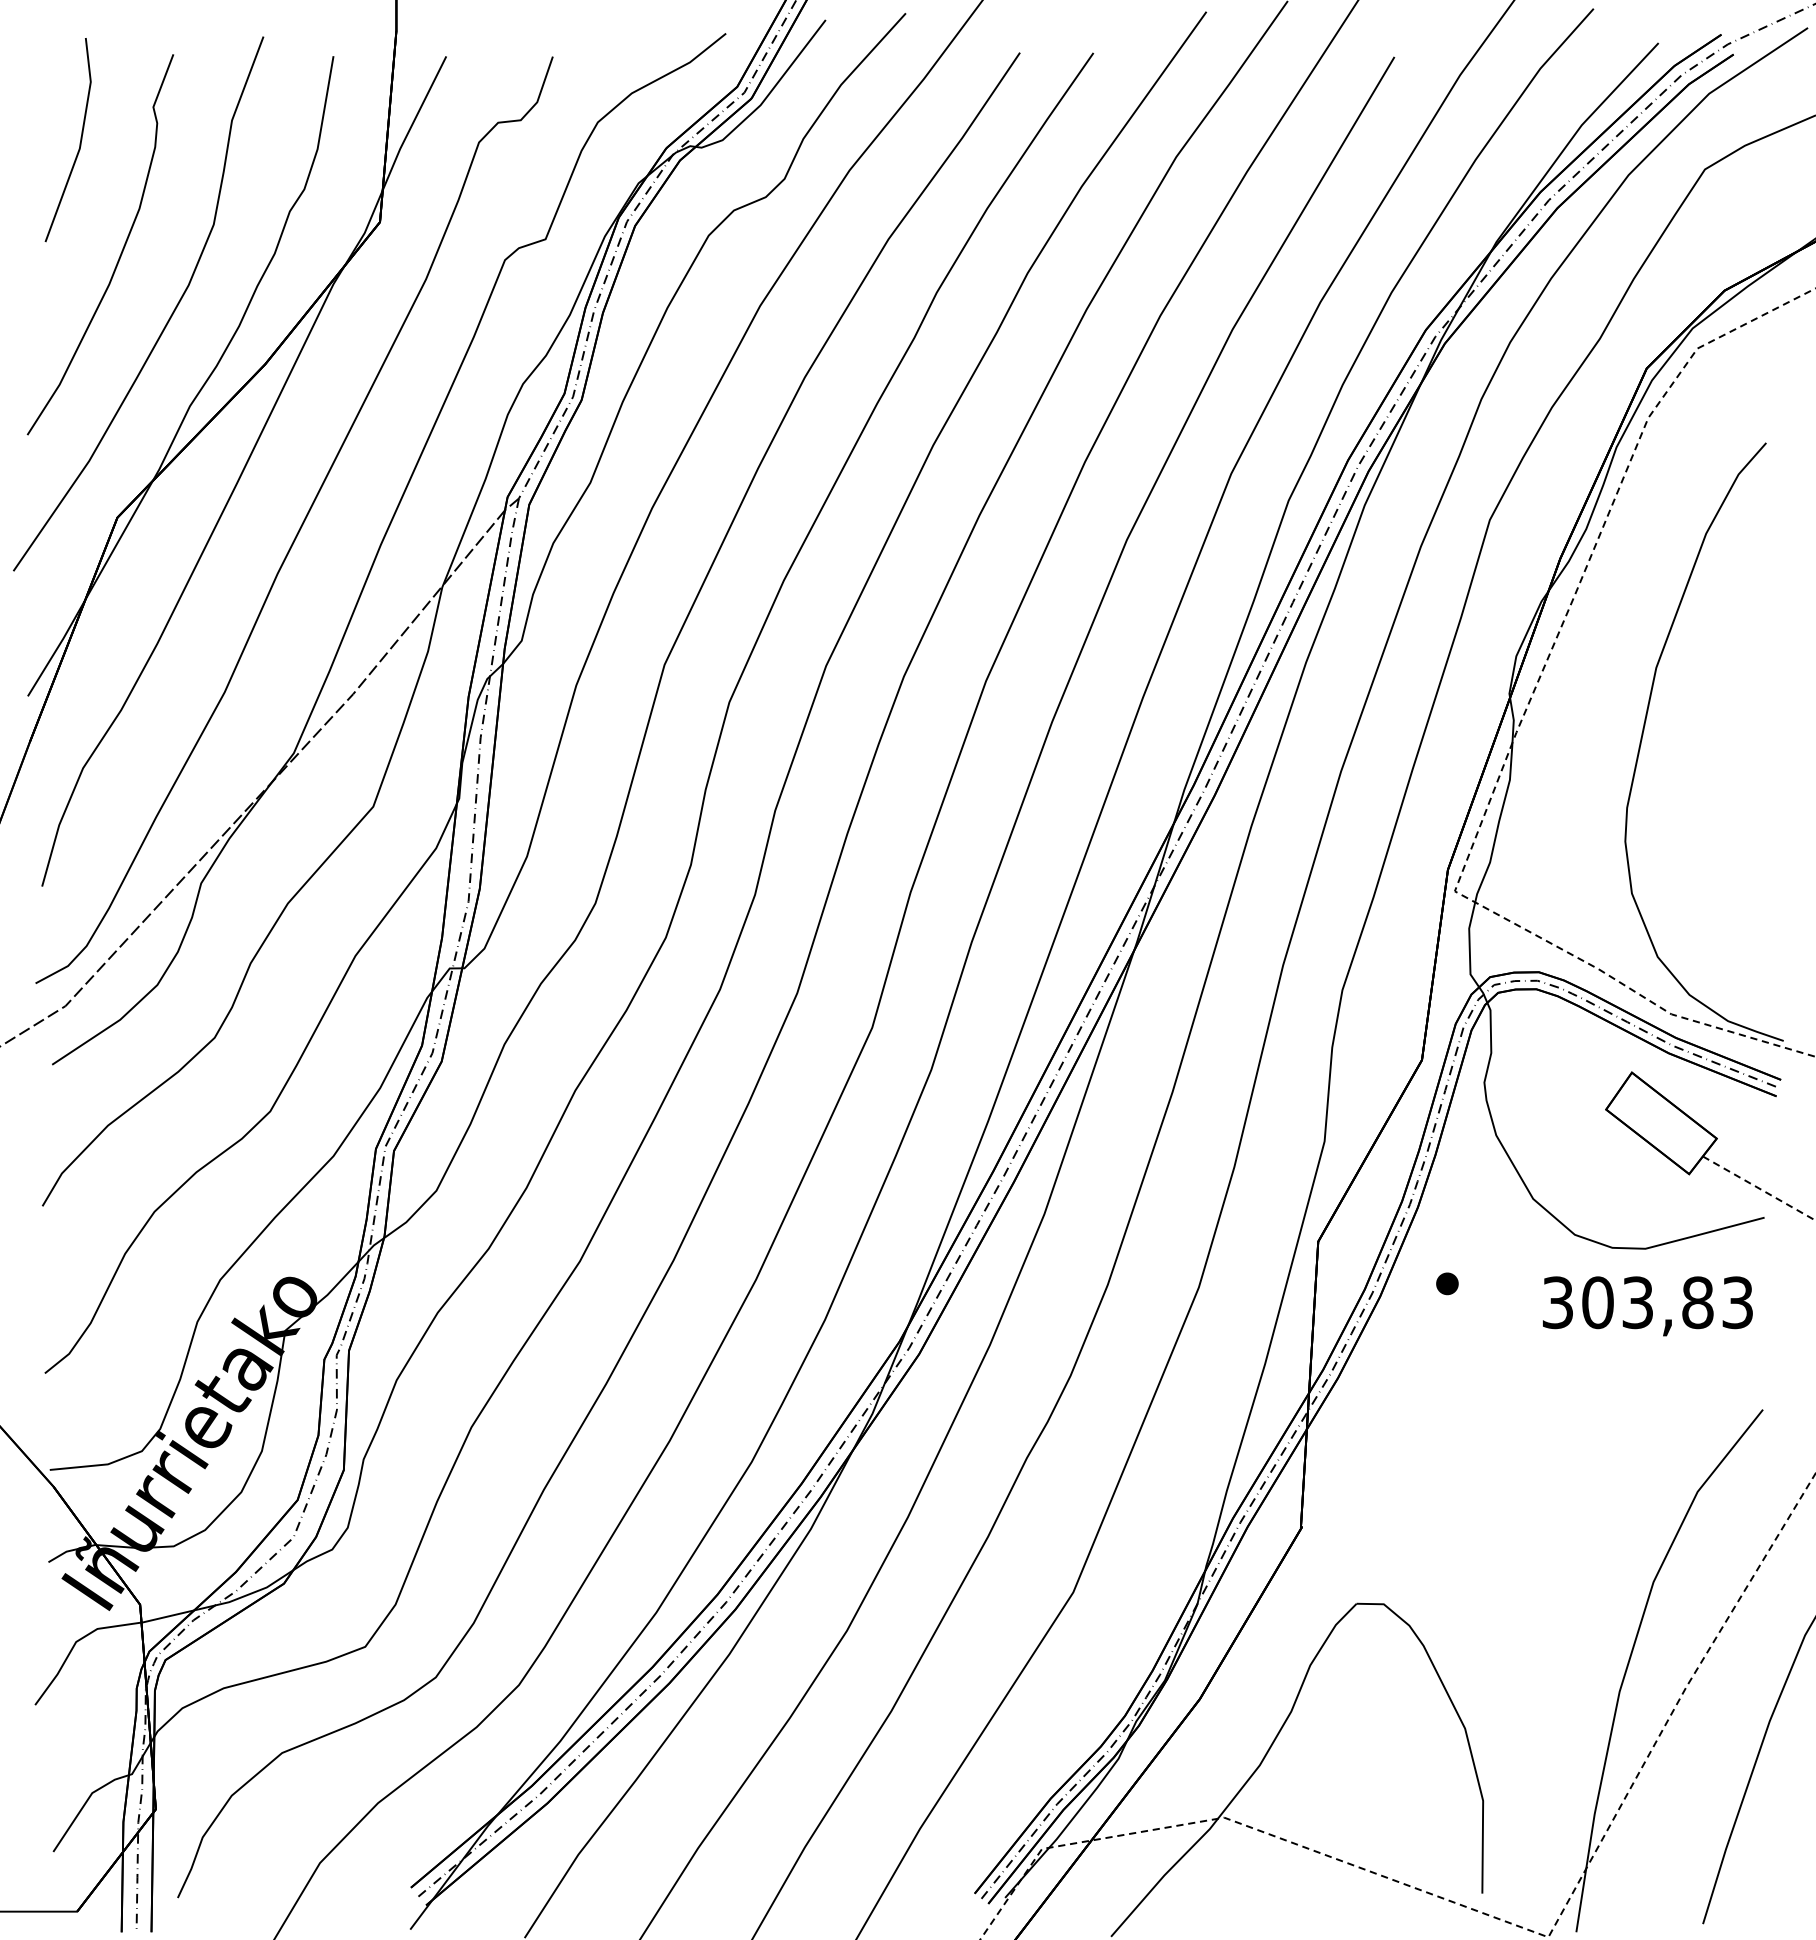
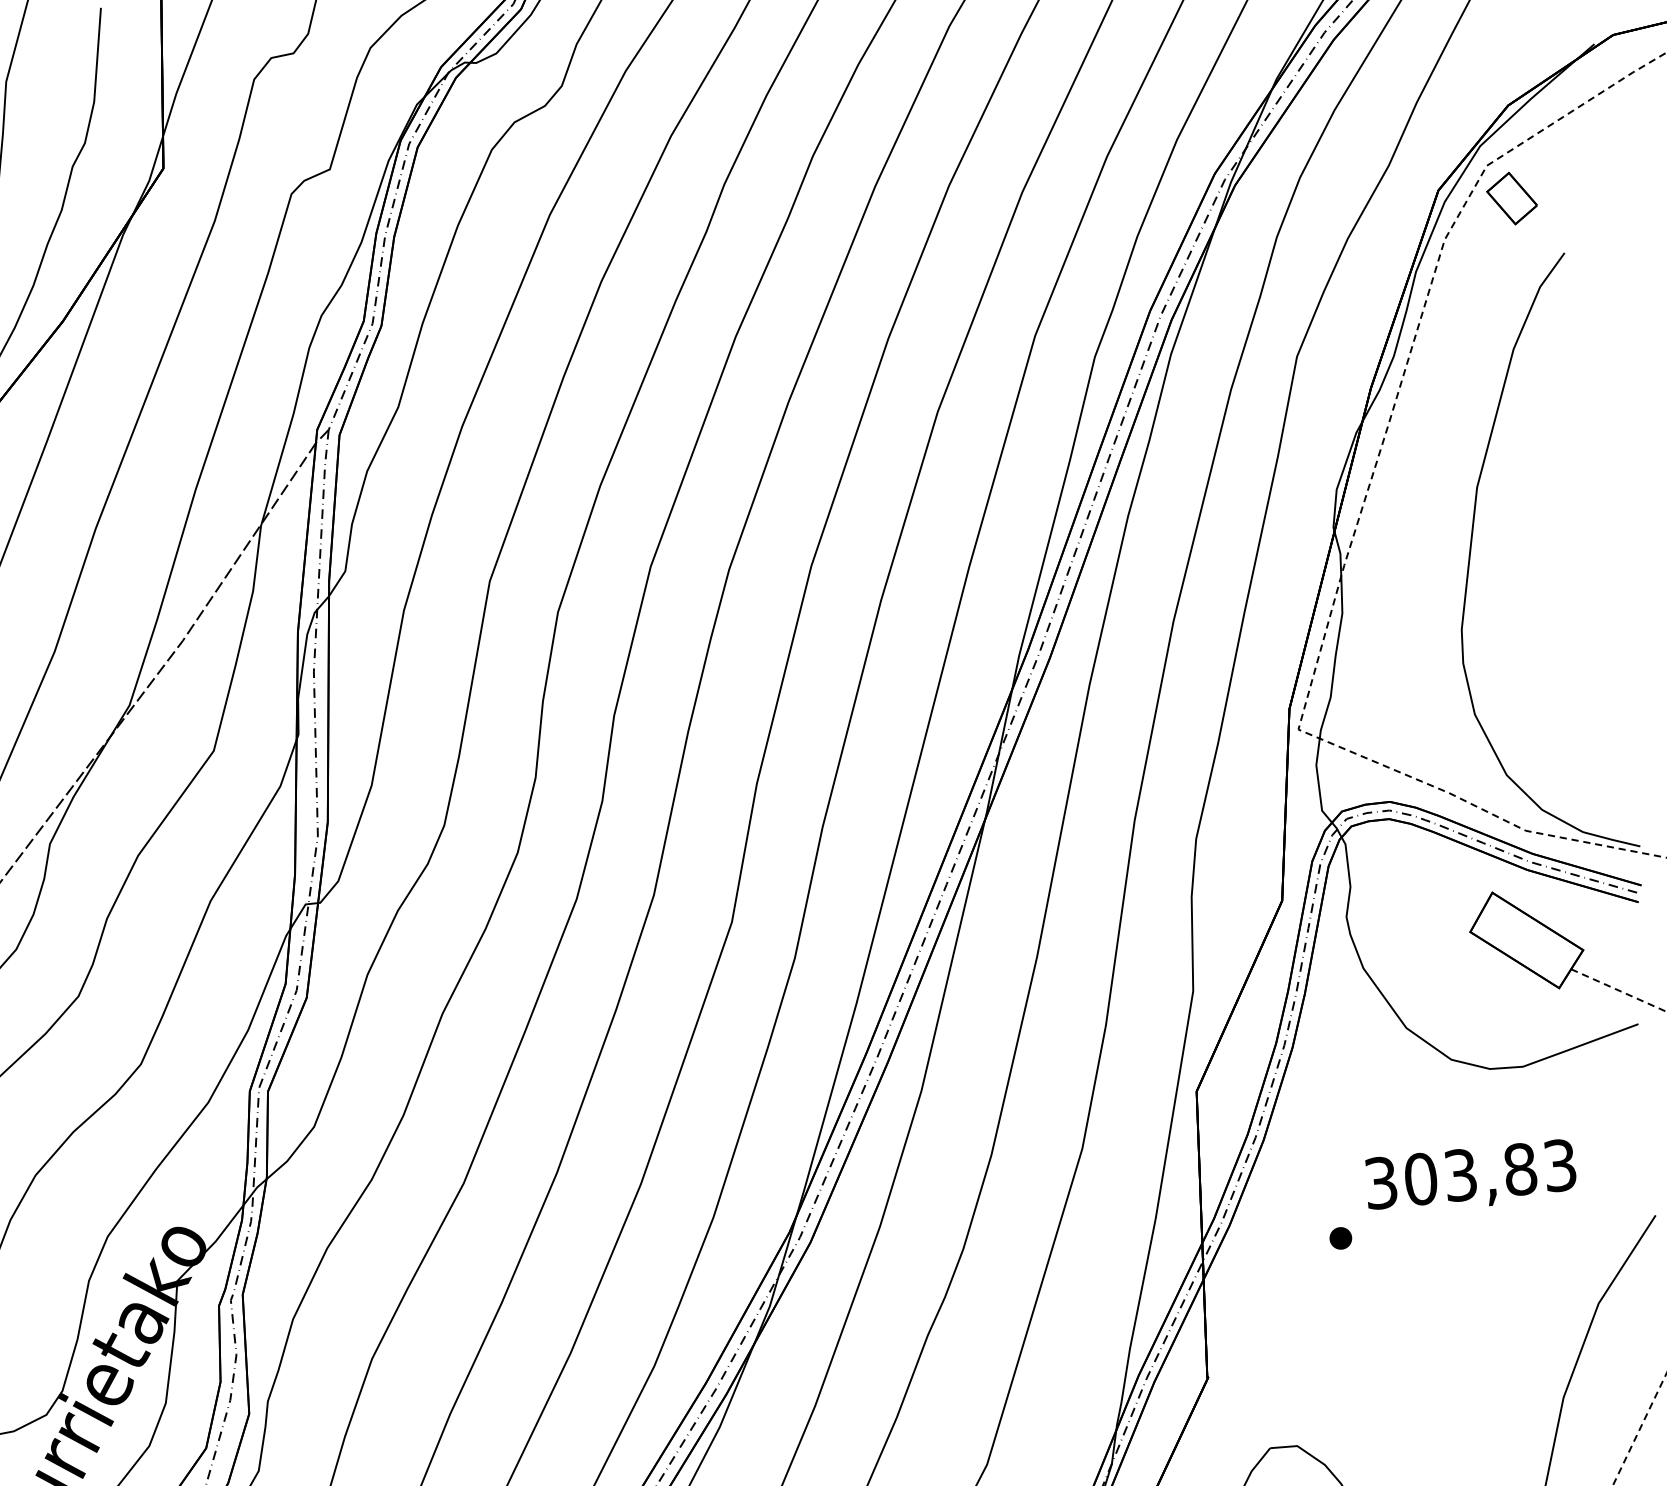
part: (1719, 383) -> (1512, 198), added
part: (1447, 1283) -> (1340, 1238), moved
text: (1647, 1306) -> (1470, 1178), moved

